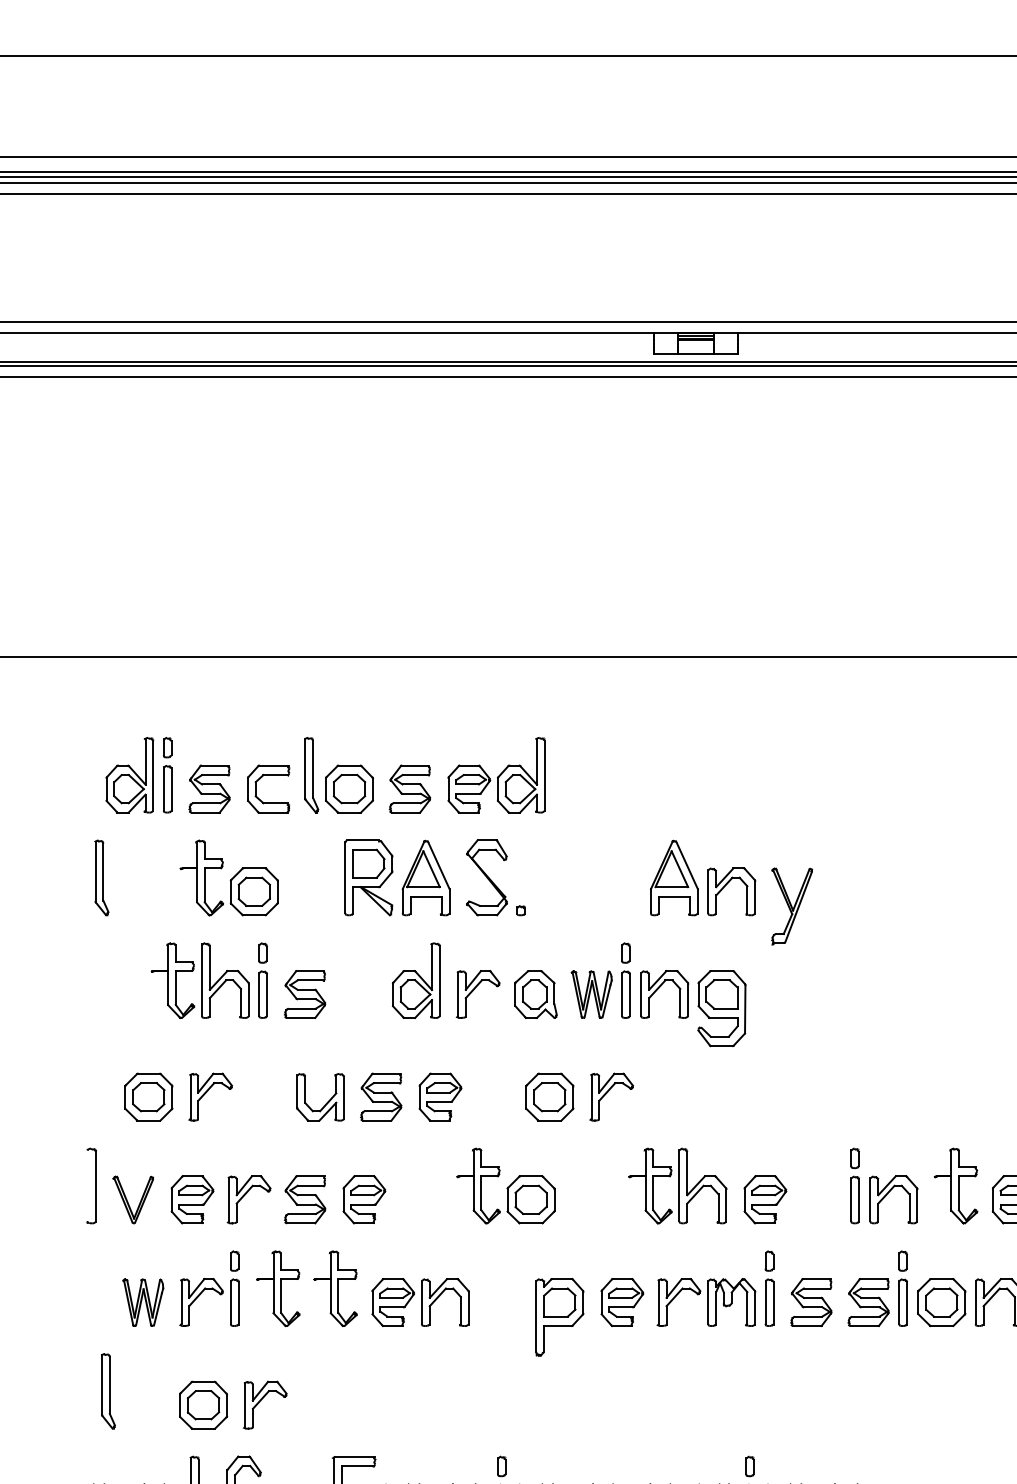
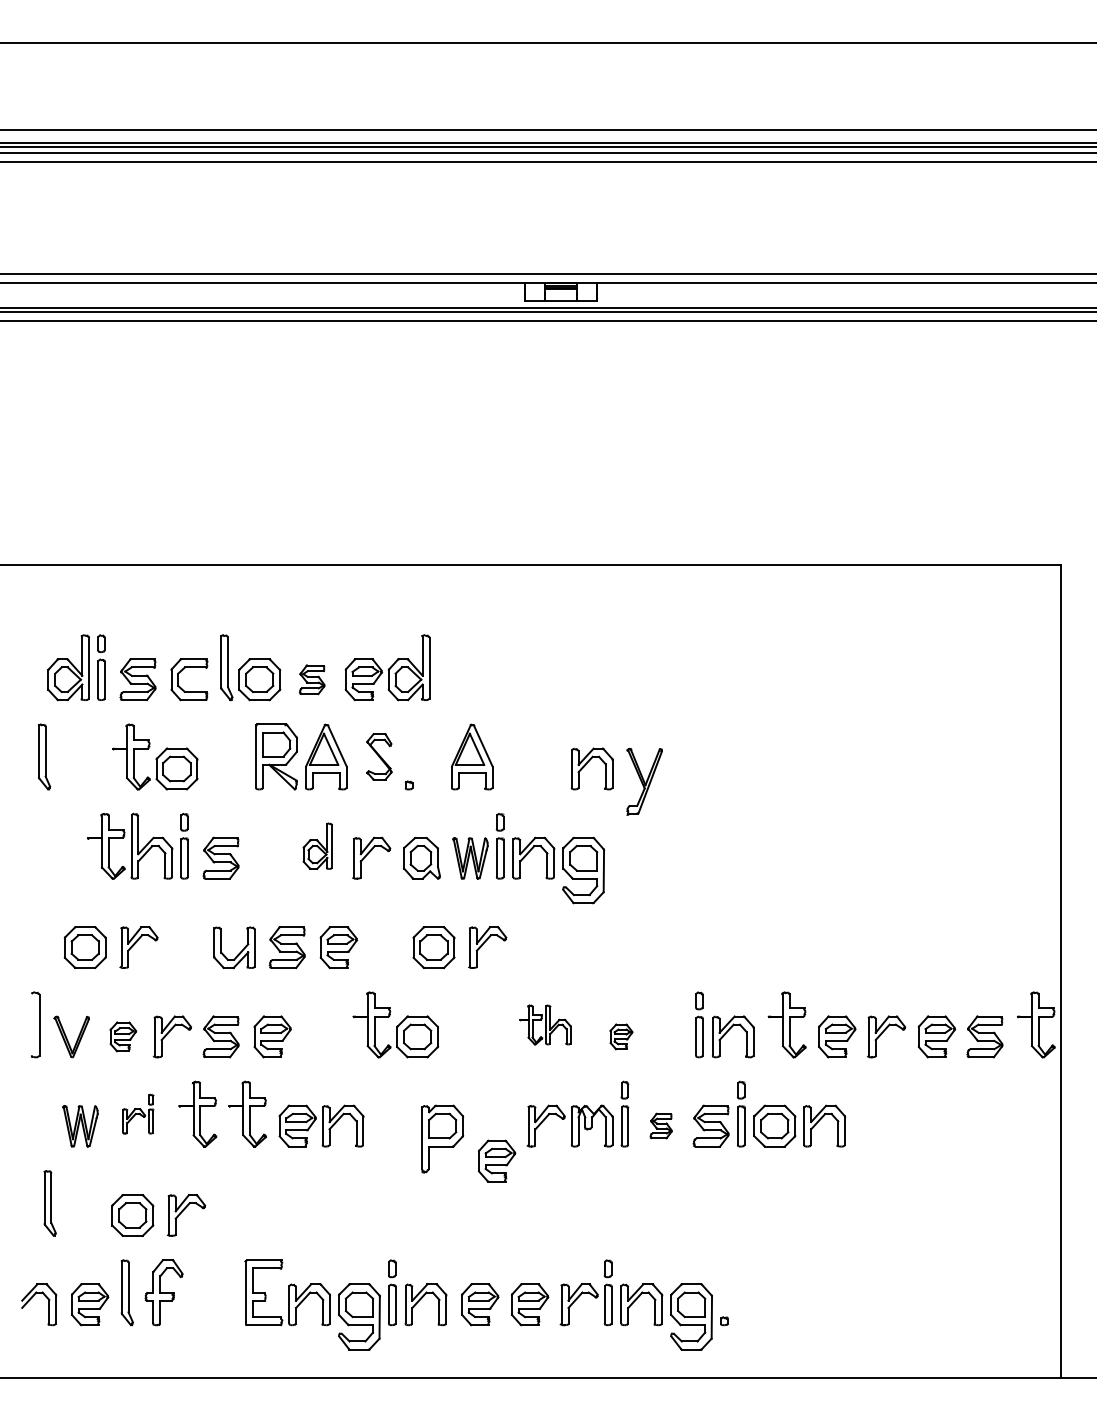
part: (409, 788) -> (311, 679), size x0.7
part: (487, 877) -> (379, 756), size x0.7
part: (674, 877) -> (472, 756), moved
part: (415, 979) -> (317, 845), size x0.7
part: (678, 1185) -> (545, 1024), size x0.6
part: (192, 1199) -> (123, 1036), size x0.7
part: (765, 1199) -> (621, 1036), size x0.6
part: (208, 1287) -> (137, 1113), size x0.6
part: (621, 1301) -> (496, 1160), moved
part: (810, 1301) -> (660, 1125), size x0.6

